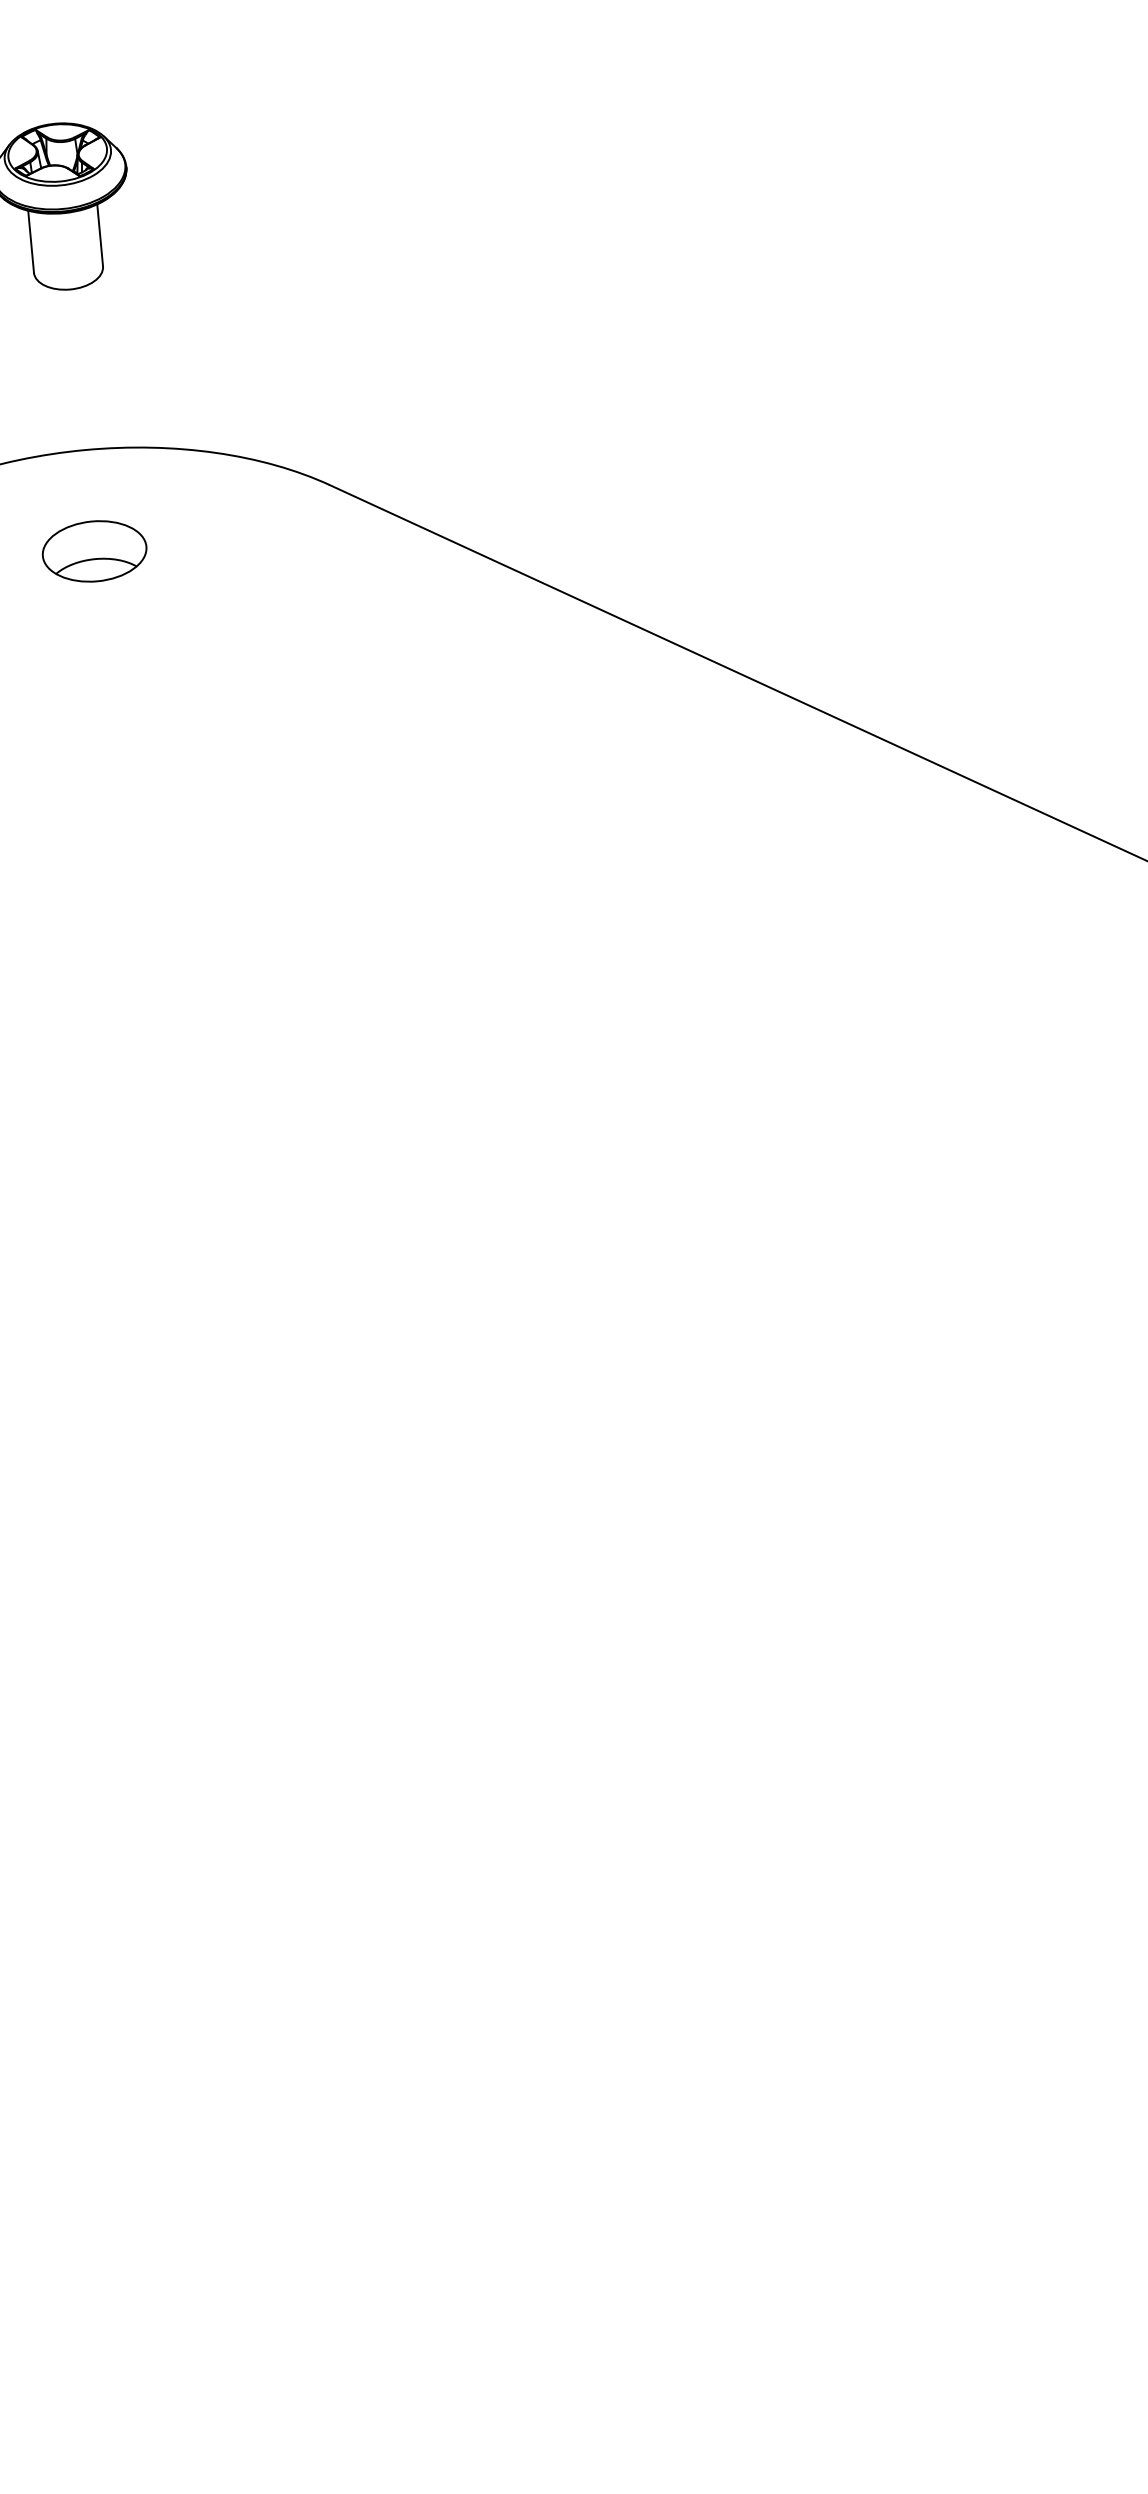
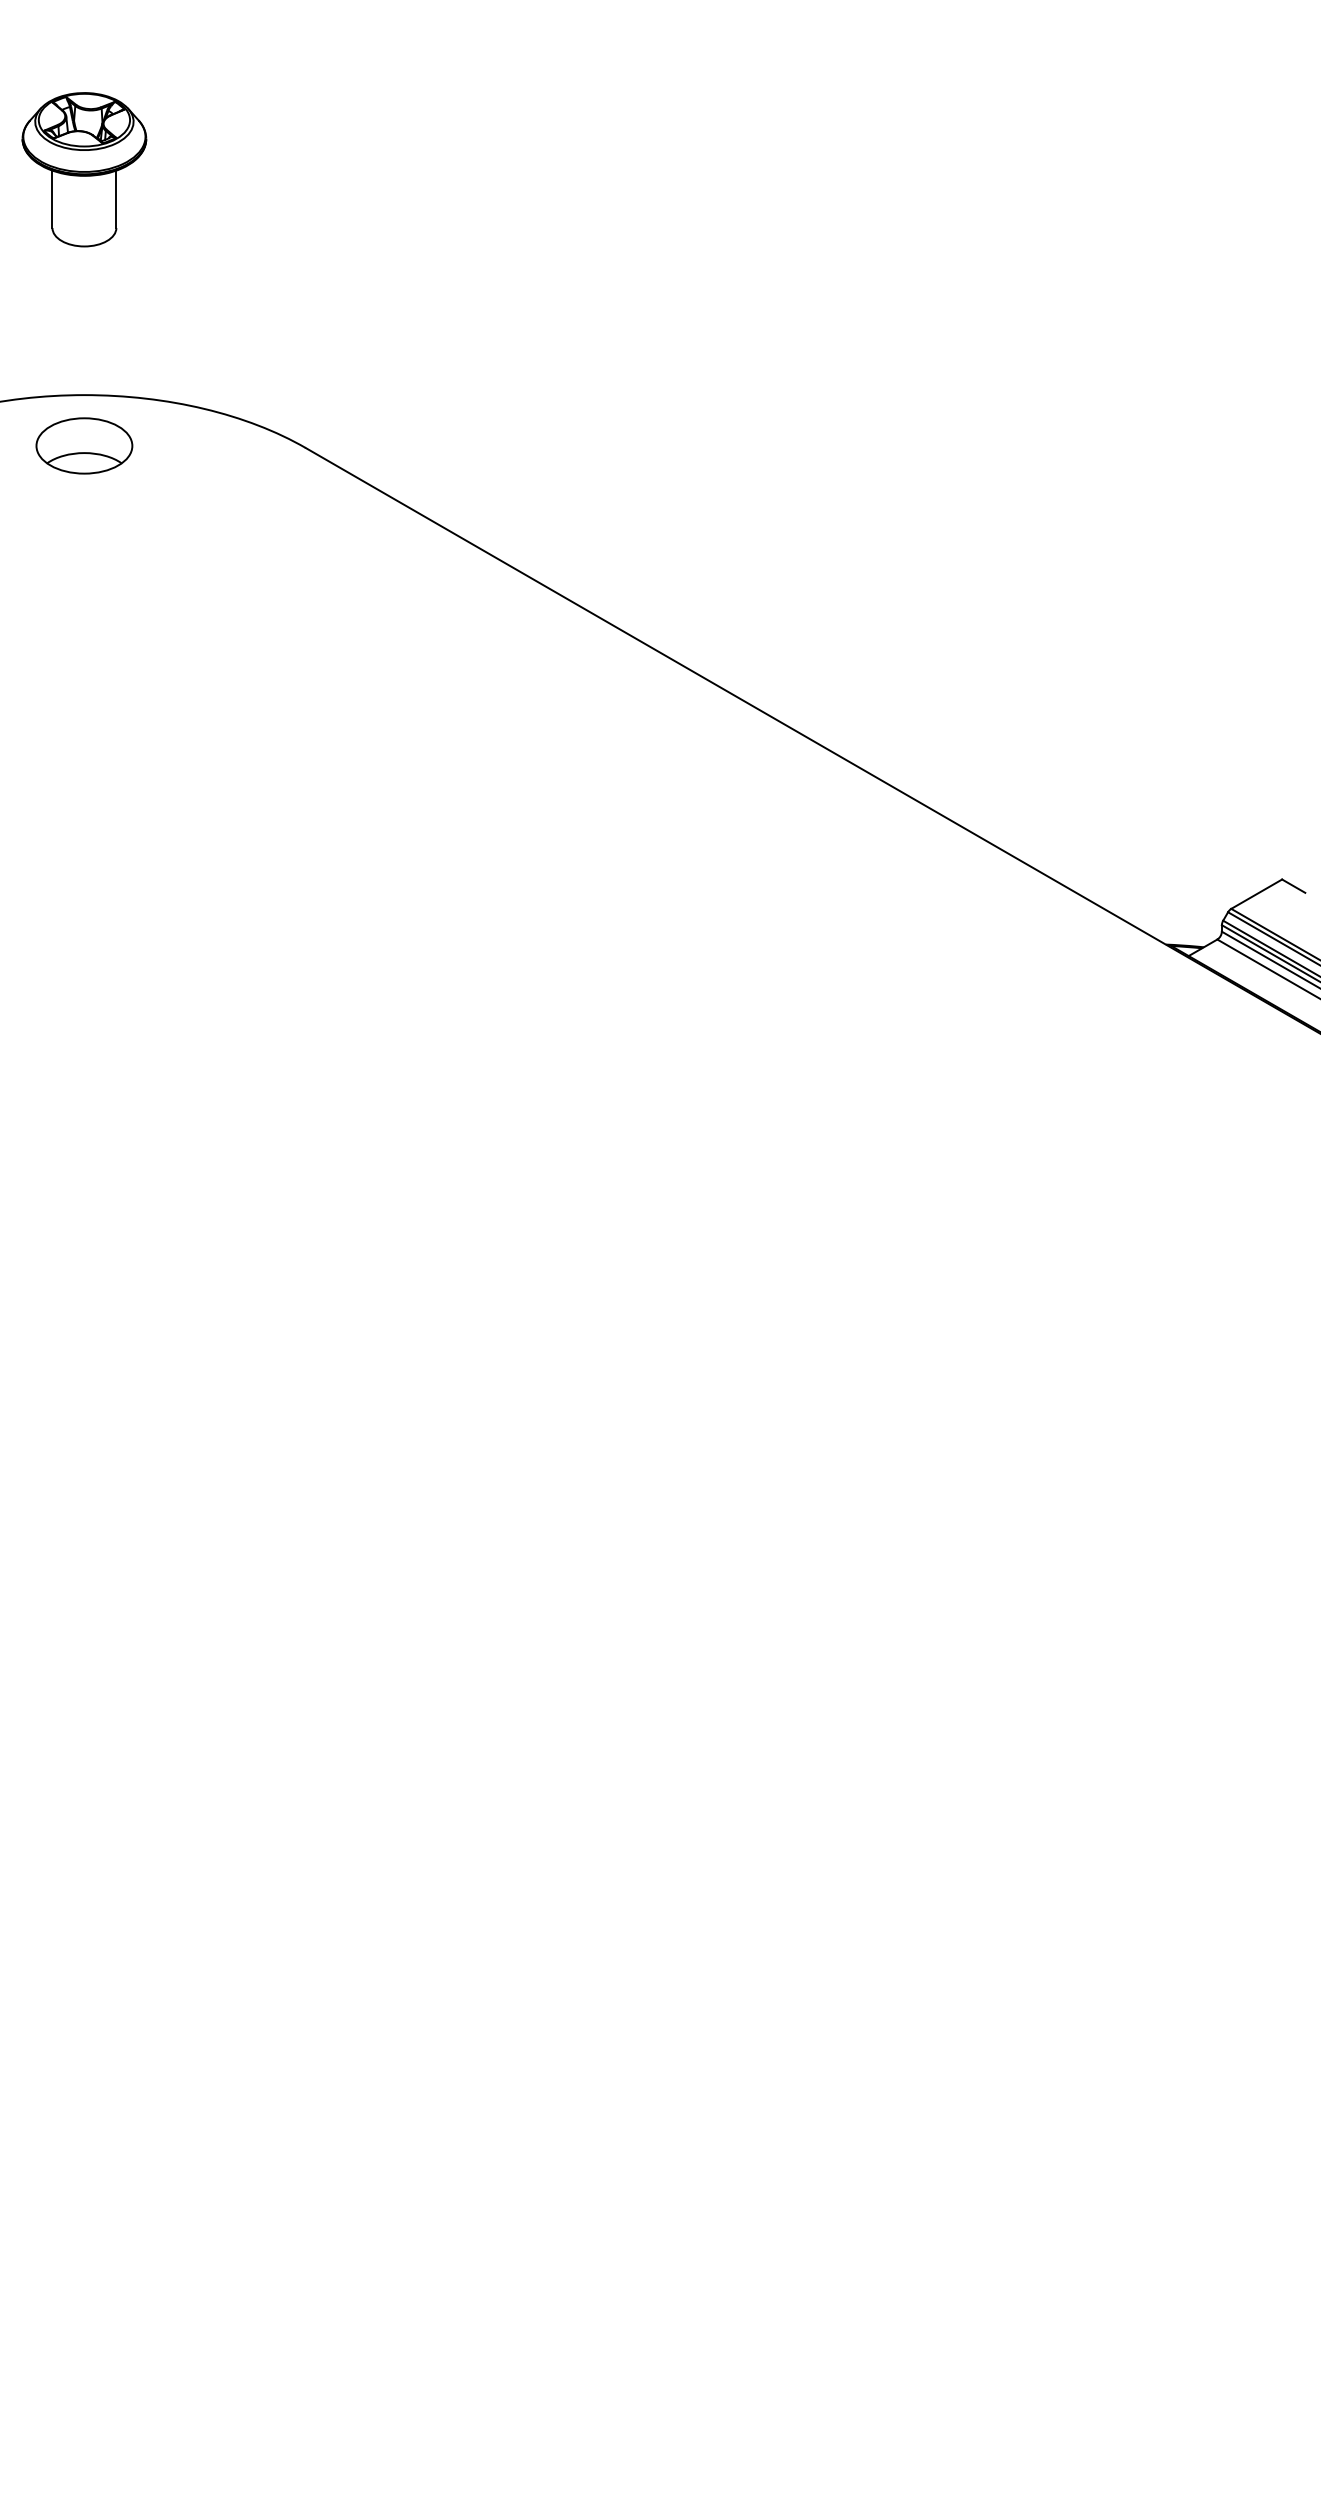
part: (94, 550) -> (84, 445), moved

